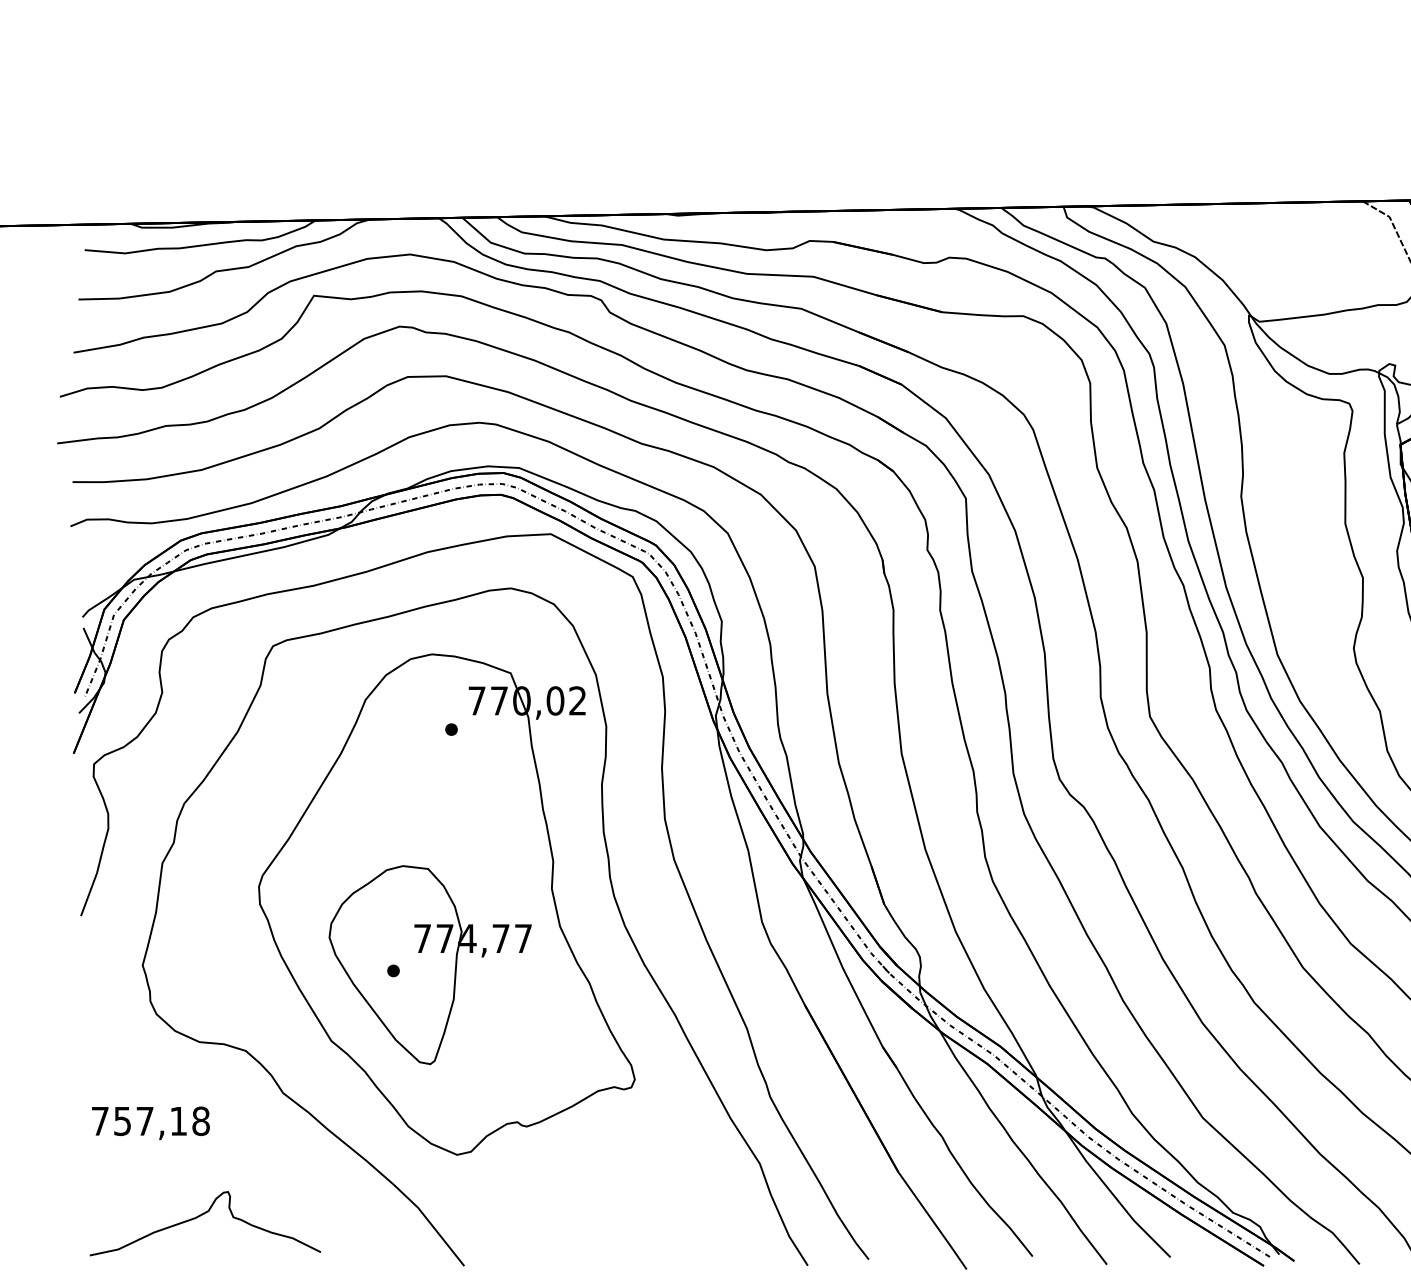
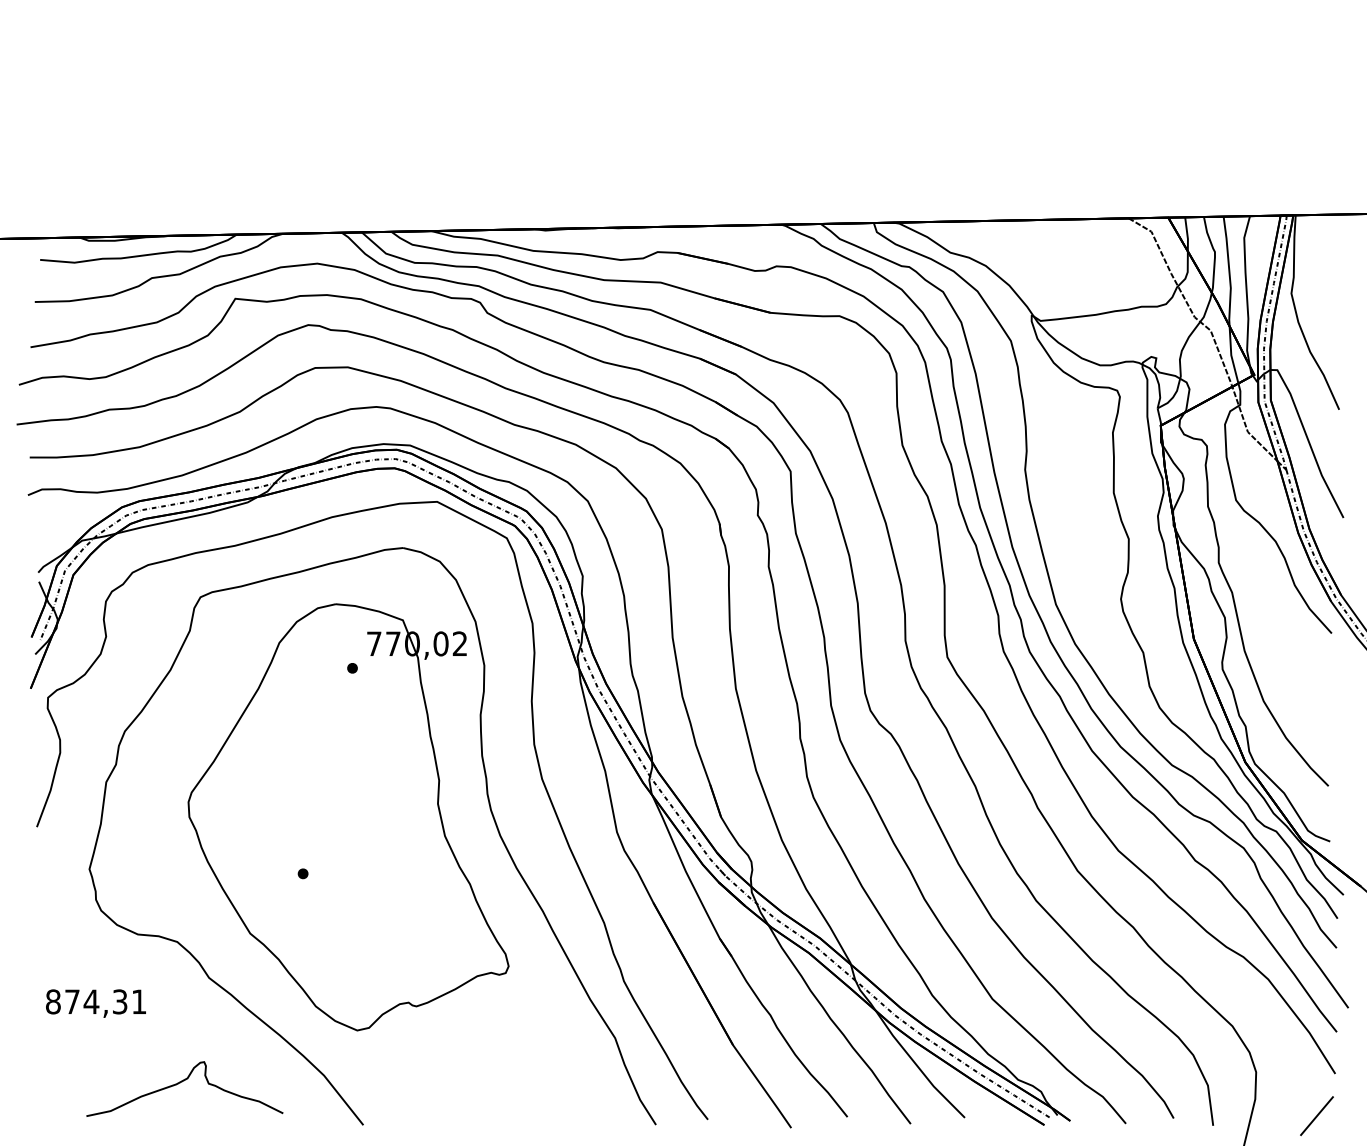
part: (429, 964) -> (333, 868), removed
text: (150, 1120) -> (96, 1001), 757,18 -> 874,31
curve: (202, 1215) -> (182, 1082), moved

